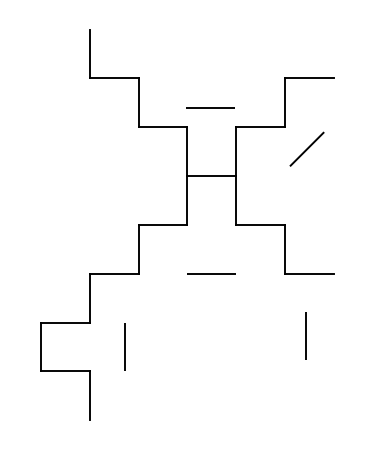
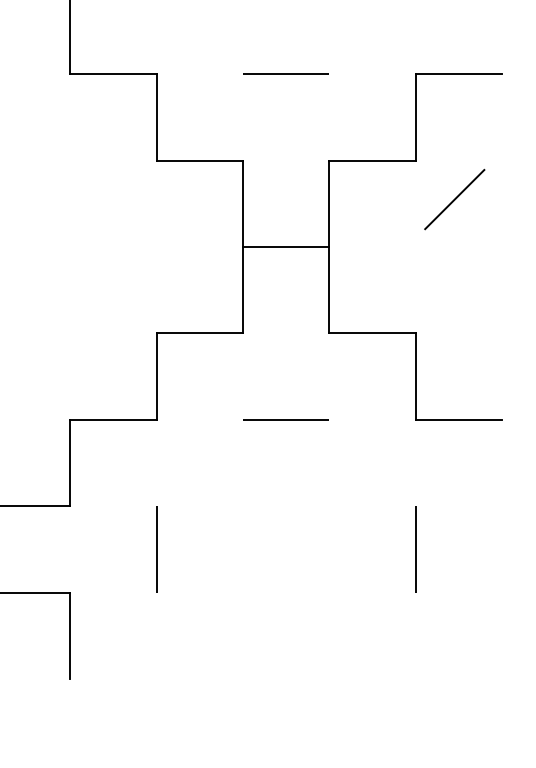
line: (210, 107) -> (285, 72), moved
line: (305, 335) -> (414, 548), moved
line: (124, 346) -> (156, 548), moved

